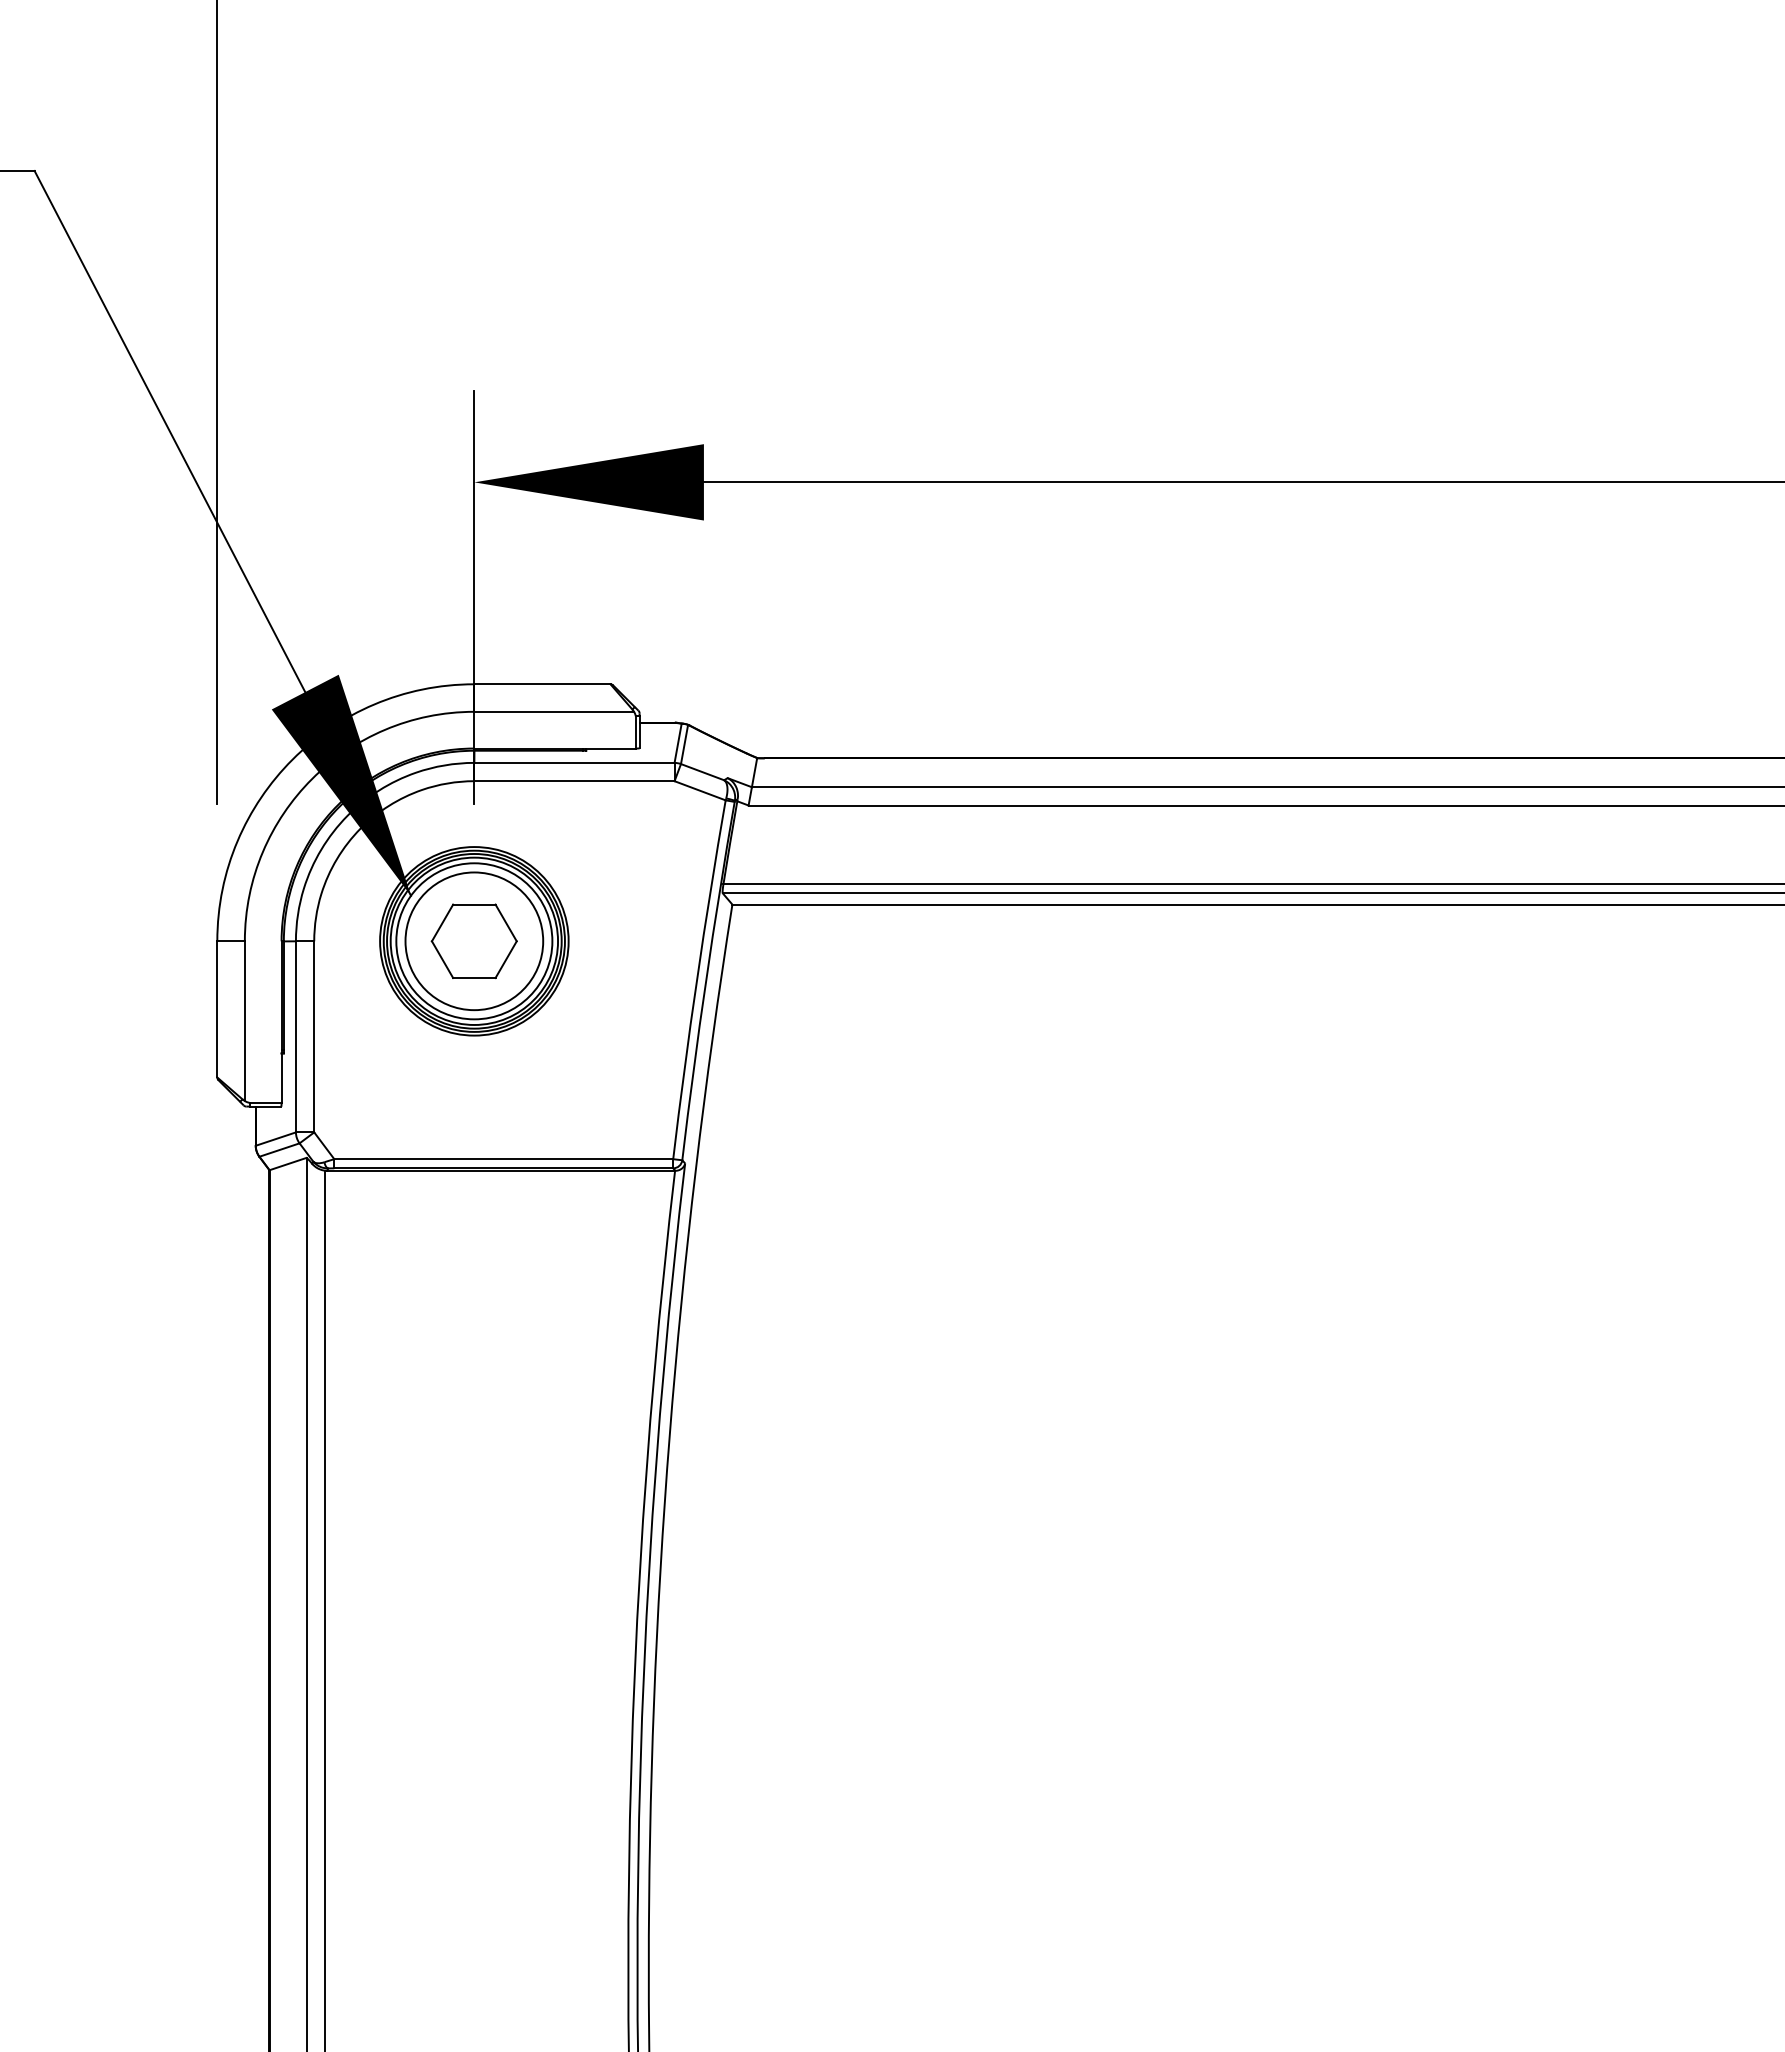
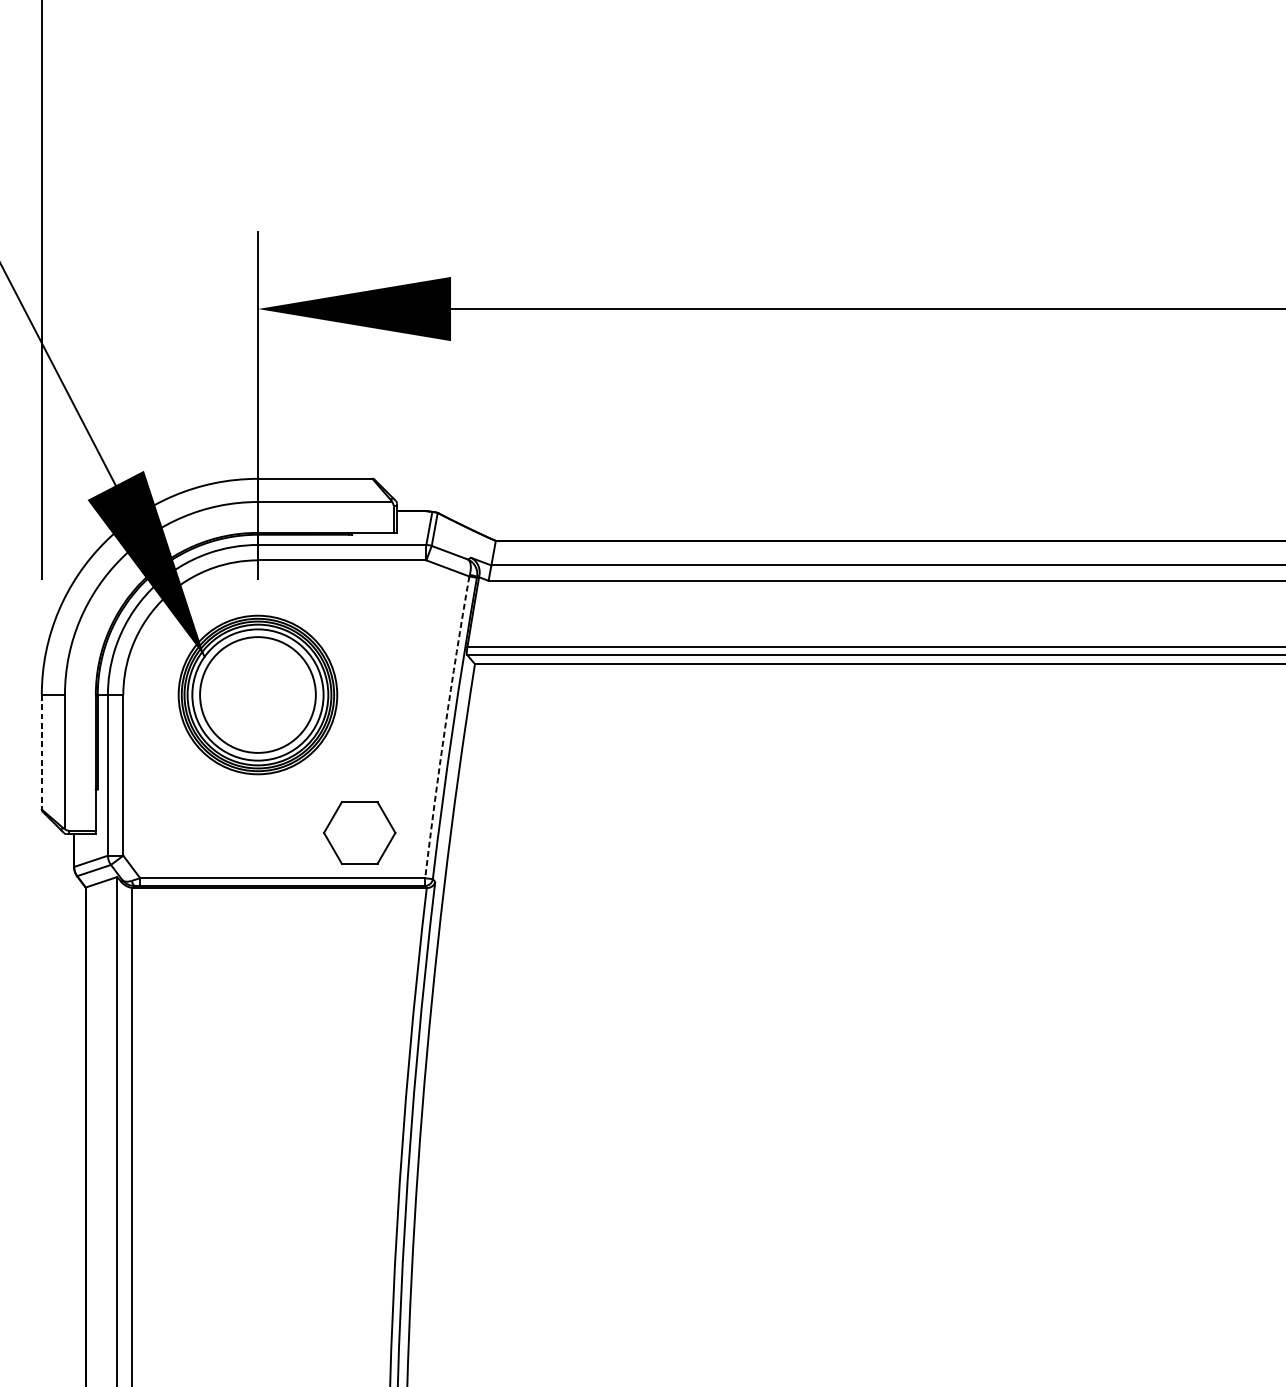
part: (473, 941) -> (359, 833), moved
arc: (697, 979) -> (445, 727), solid -> dashed
line: (217, 1009) -> (41, 752), solid -> dashed

